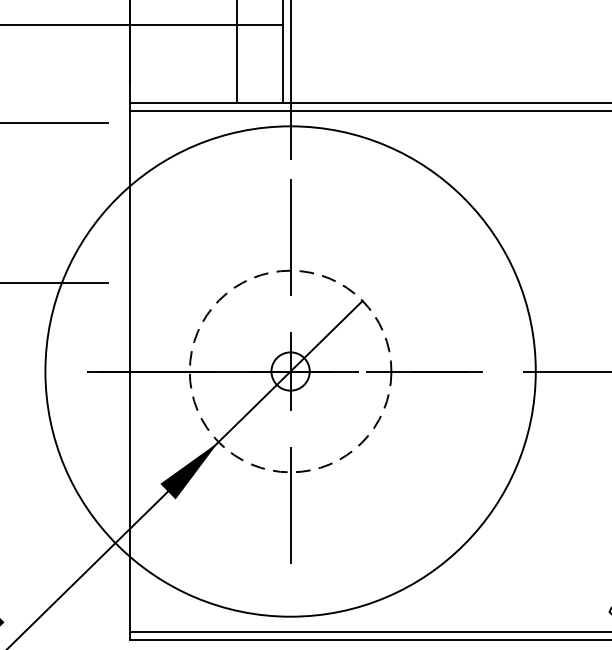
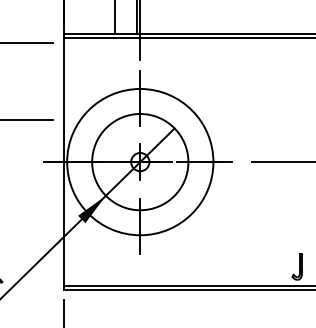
circle: (291, 370) -> (140, 161), size x0.62
circle: (291, 372) -> (140, 162), dashed -> solid

